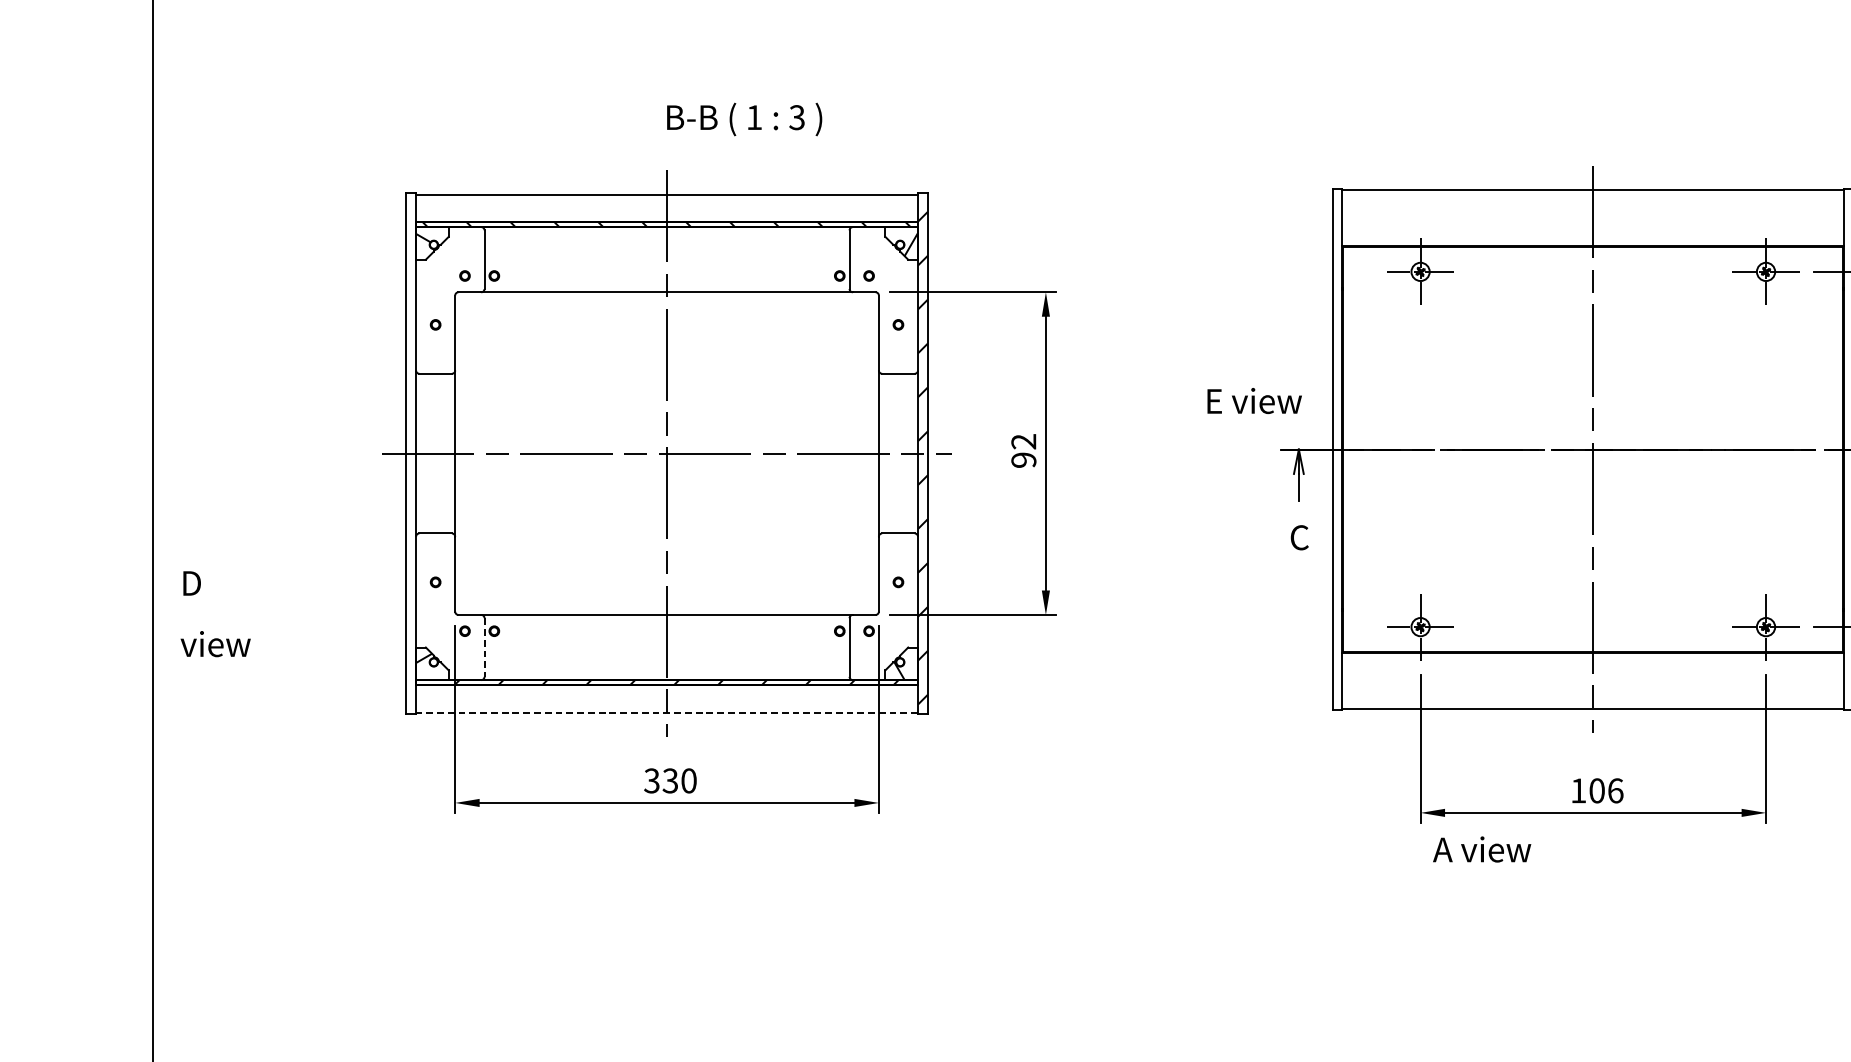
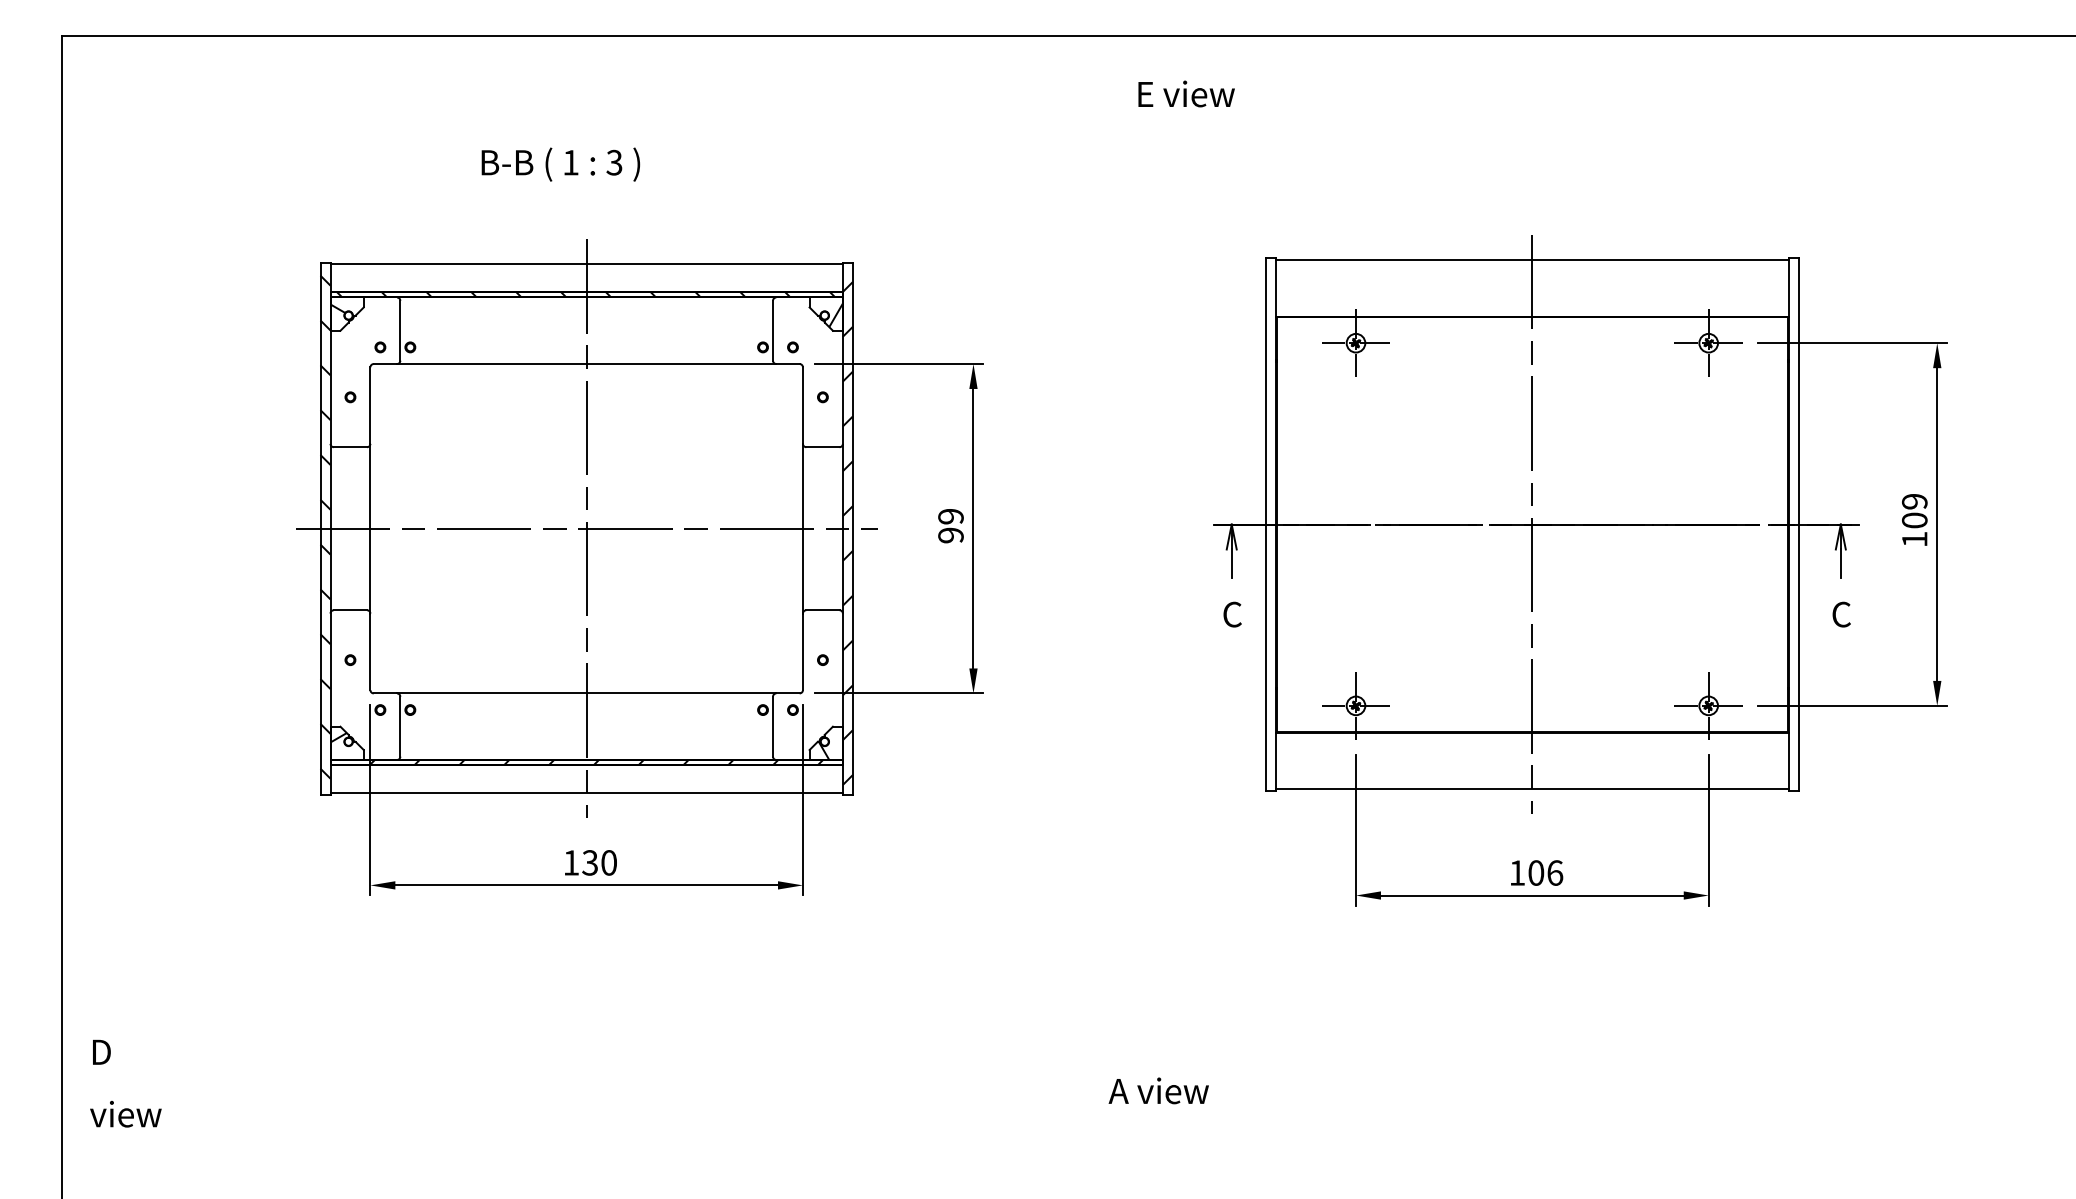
text: (744, 119) -> (560, 164), moved
text: (1254, 400) -> (1186, 93), moved
text: (1023, 441) -> (950, 516), 92 -> 99
hatch: (411, 451) -> (325, 526), added
text: (215, 614) -> (125, 1083), moved
line: (484, 647) -> (400, 726), dashed -> solid
line: (666, 712) -> (586, 793), dashed -> solid
text: (651, 780) -> (570, 862), 330 -> 130
text: (1481, 849) -> (1158, 1090), moved

